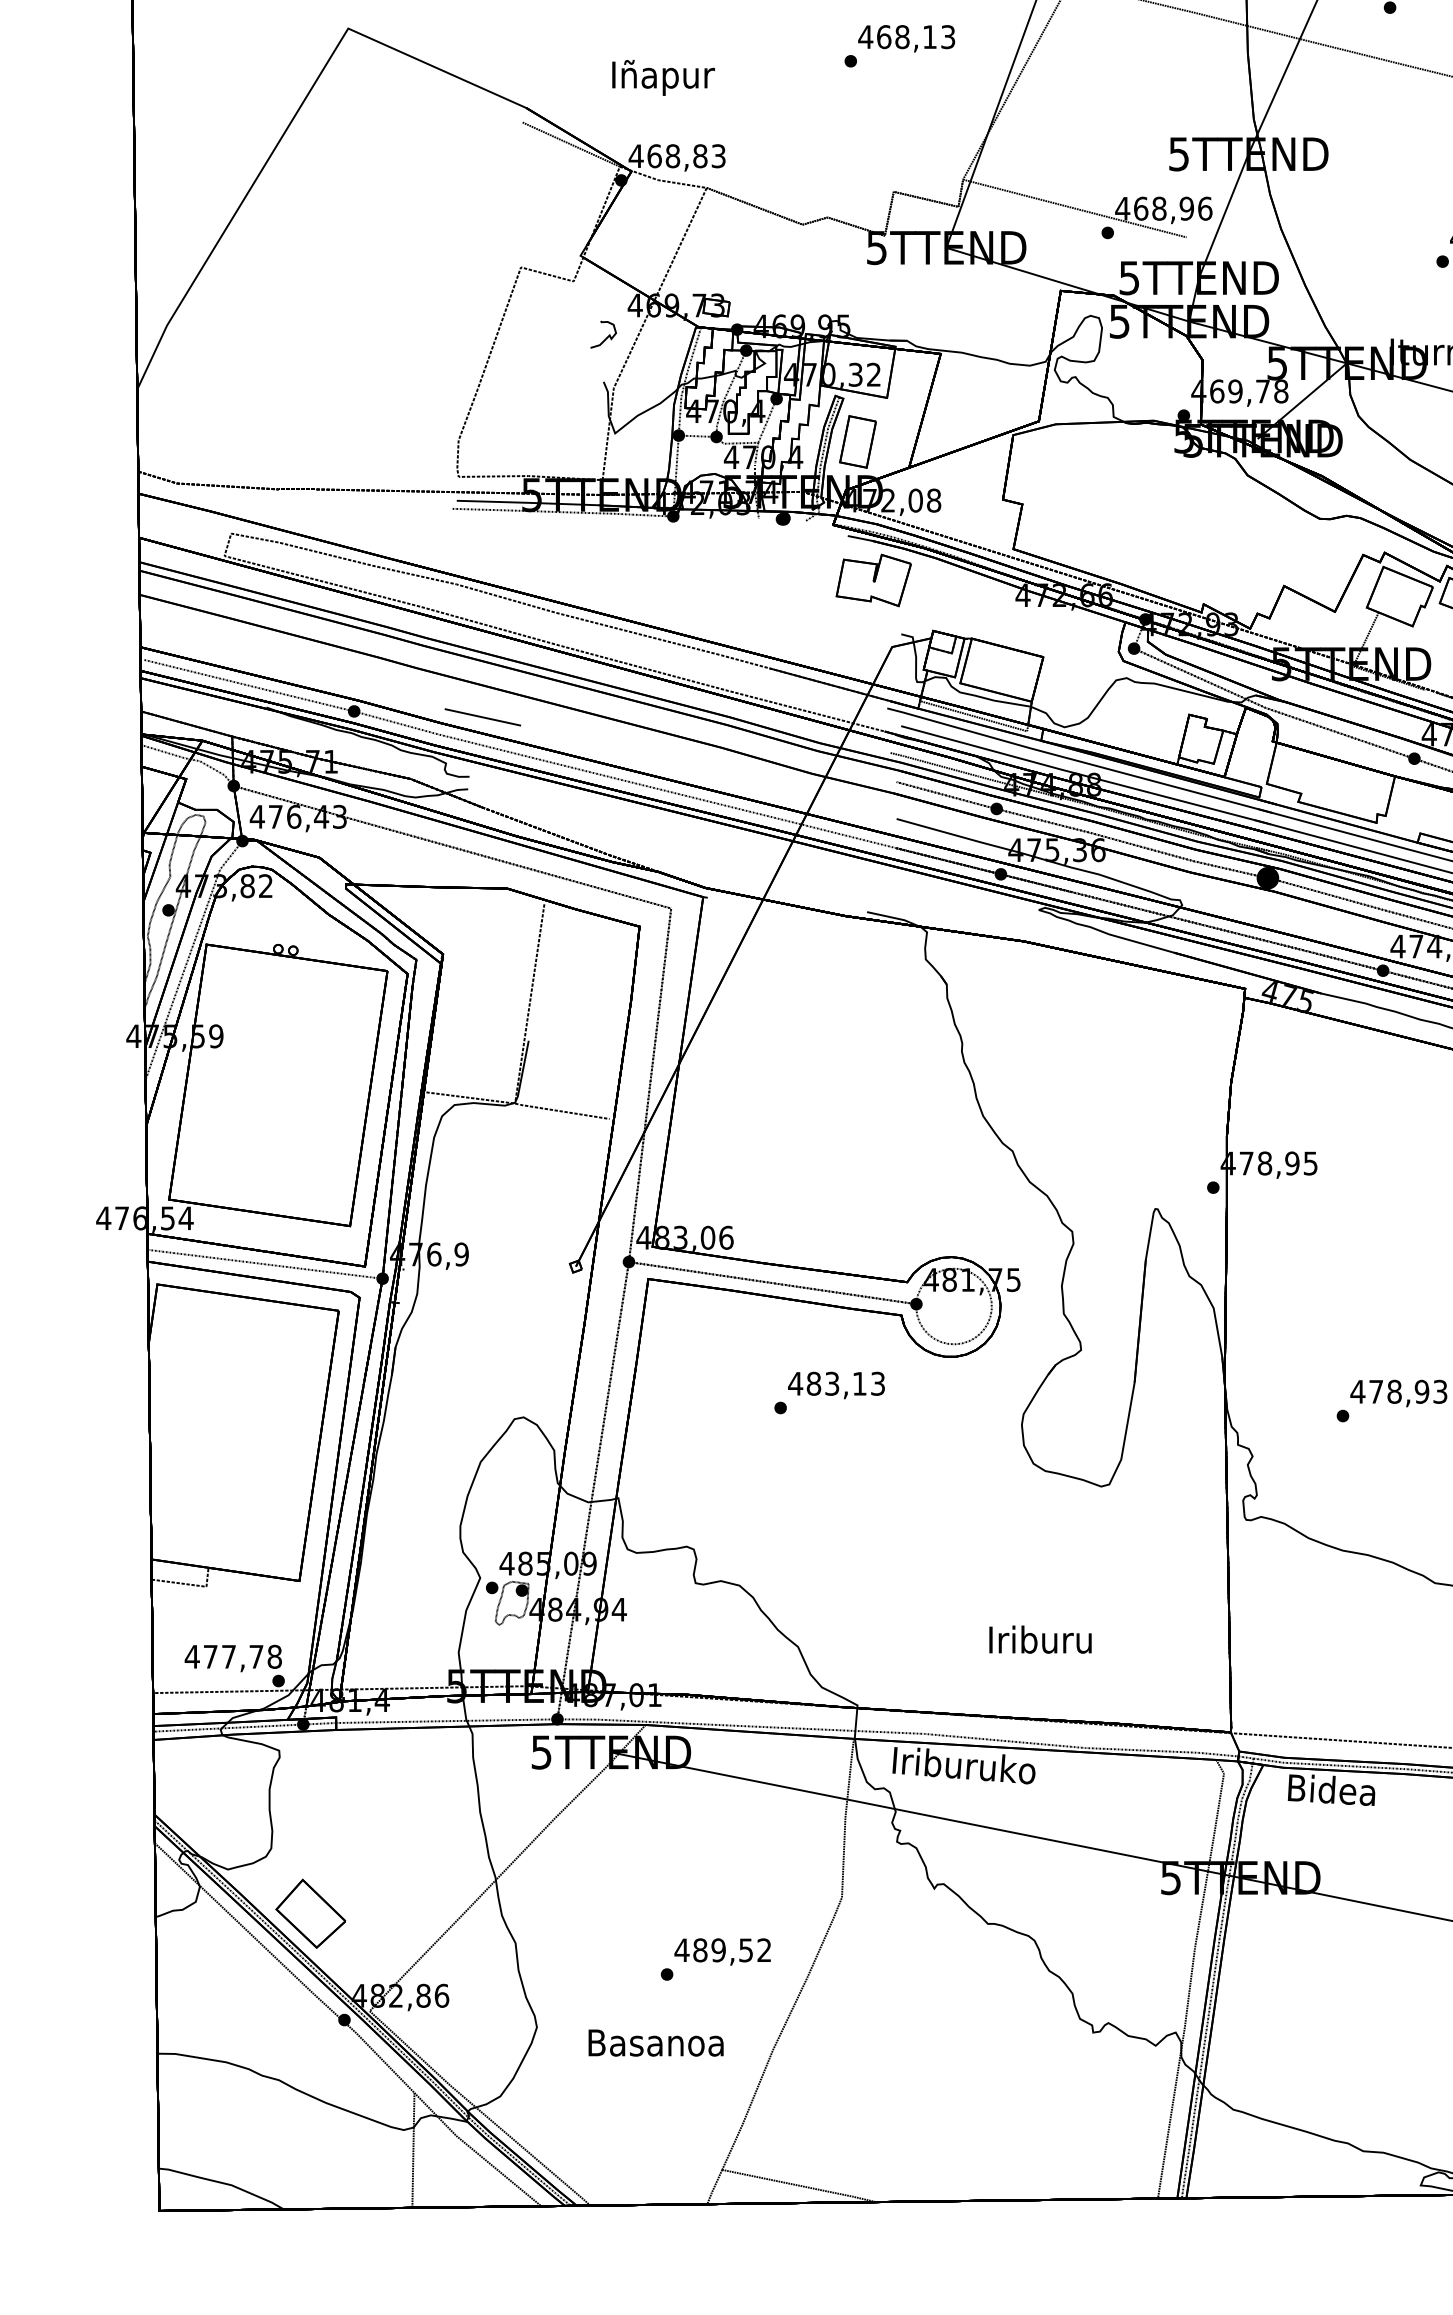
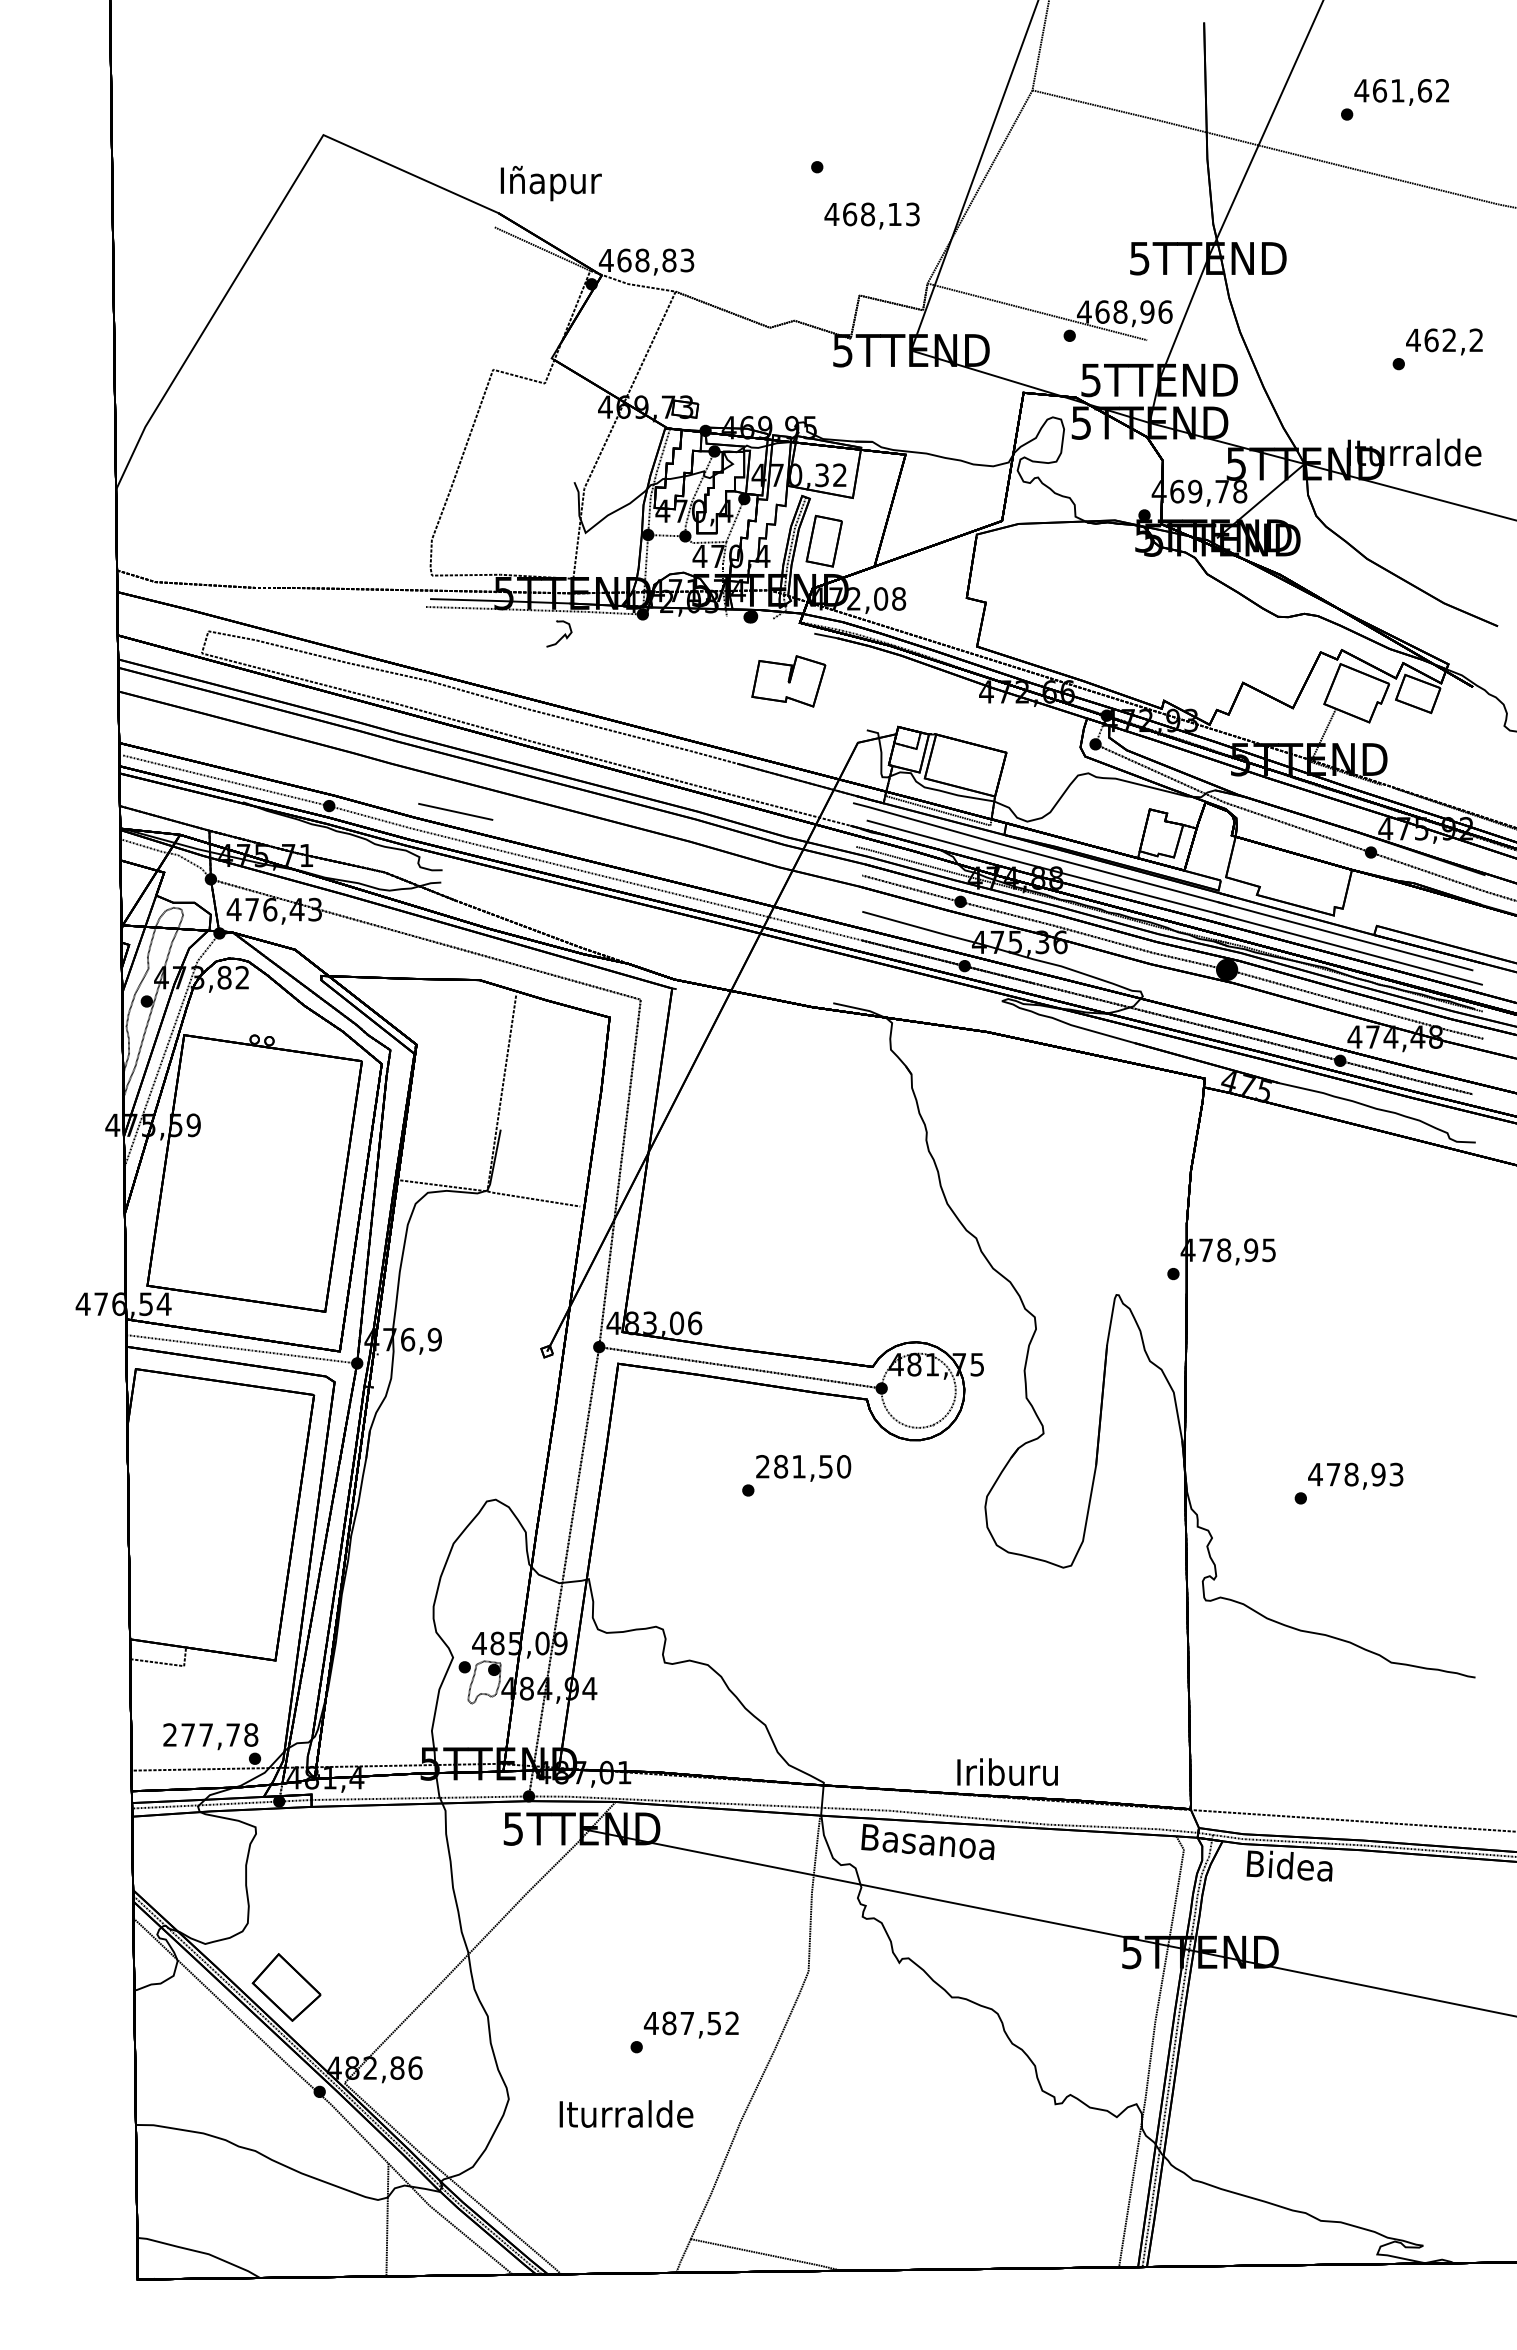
text: (906, 38) -> (871, 215), moved
text: (662, 77) -> (550, 183), moved
curve: (606, 336) -> (562, 635), moved
part: (873, 580) -> (788, 681), moved
text: (836, 1383) -> (803, 1466), 483,13 -> 281,50
text: (1040, 1639) -> (1007, 1771), moved
text: (191, 1656) -> (169, 1734), 477,78 -> 277,78
text: (964, 1765) -> (928, 1841), Iriburuko -> Basanoa
text: (718, 1950) -> (687, 2023), 489,52 -> 487,52
text: (656, 2042) -> (626, 2113), Basanoa -> Iturralde

